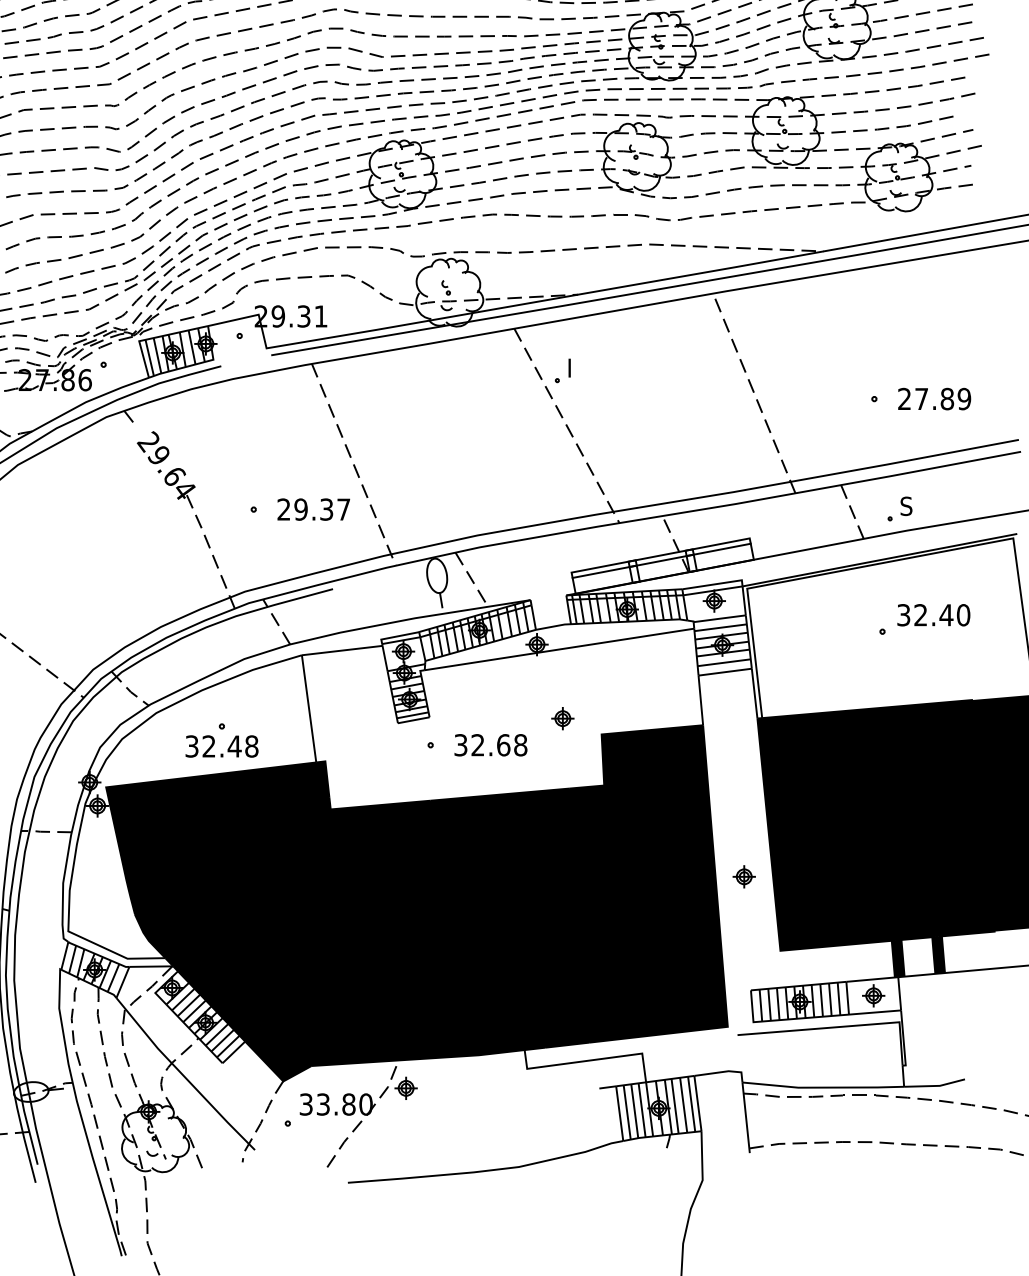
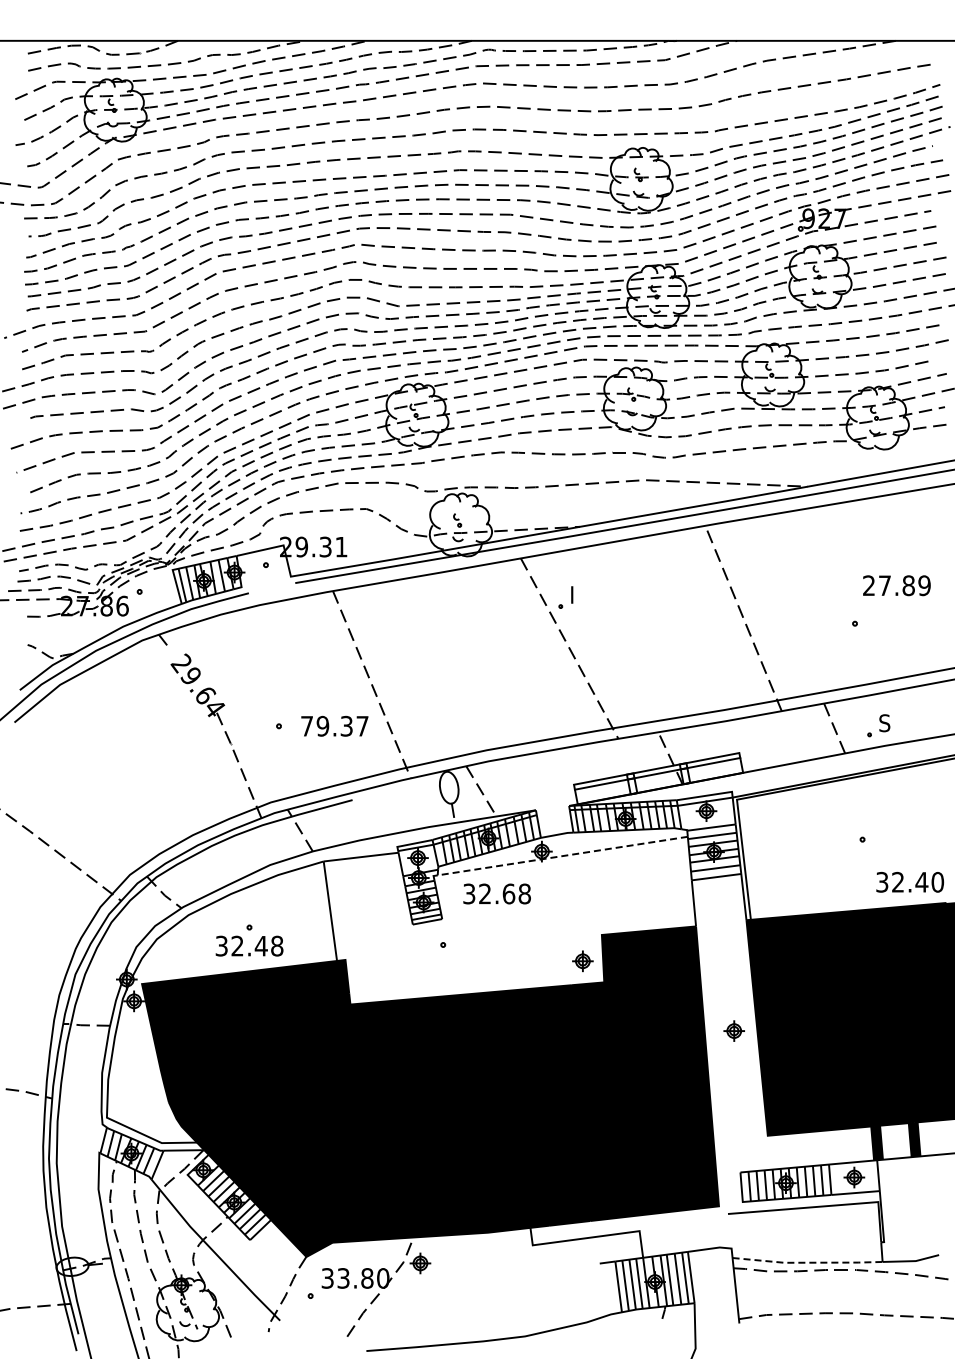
text: (934, 398) -> (896, 585), moved
text: (283, 508) -> (306, 725), 29.37 -> 79.37
text: (934, 615) -> (910, 882), moved
line: (559, 649) -> (562, 856), solid -> dashed
part: (562, 718) -> (582, 961), moved
text: (490, 744) -> (496, 893), moved
part: (743, 876) -> (733, 1030), moved
line: (823, 1087) -> (807, 1262), solid -> dashed

